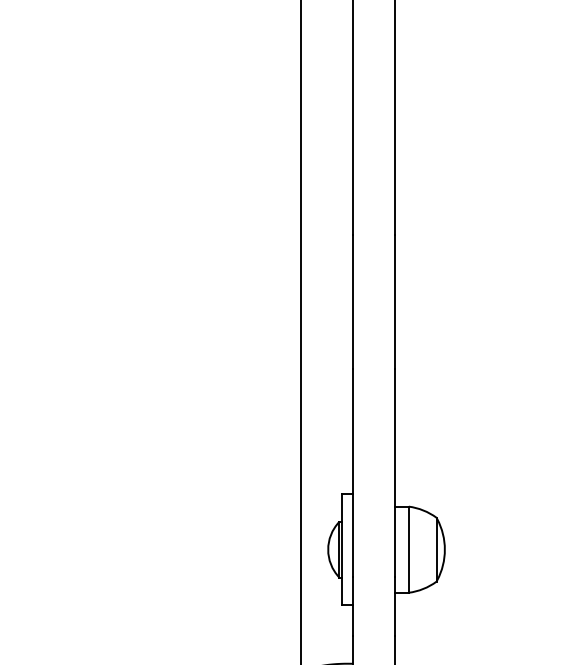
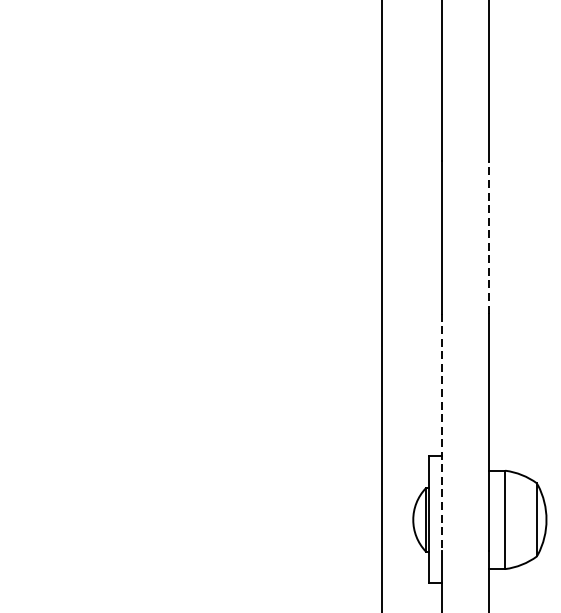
line: (394, 302) -> (488, 237), solid -> dashed
line: (353, 472) -> (442, 431), solid -> dashed

